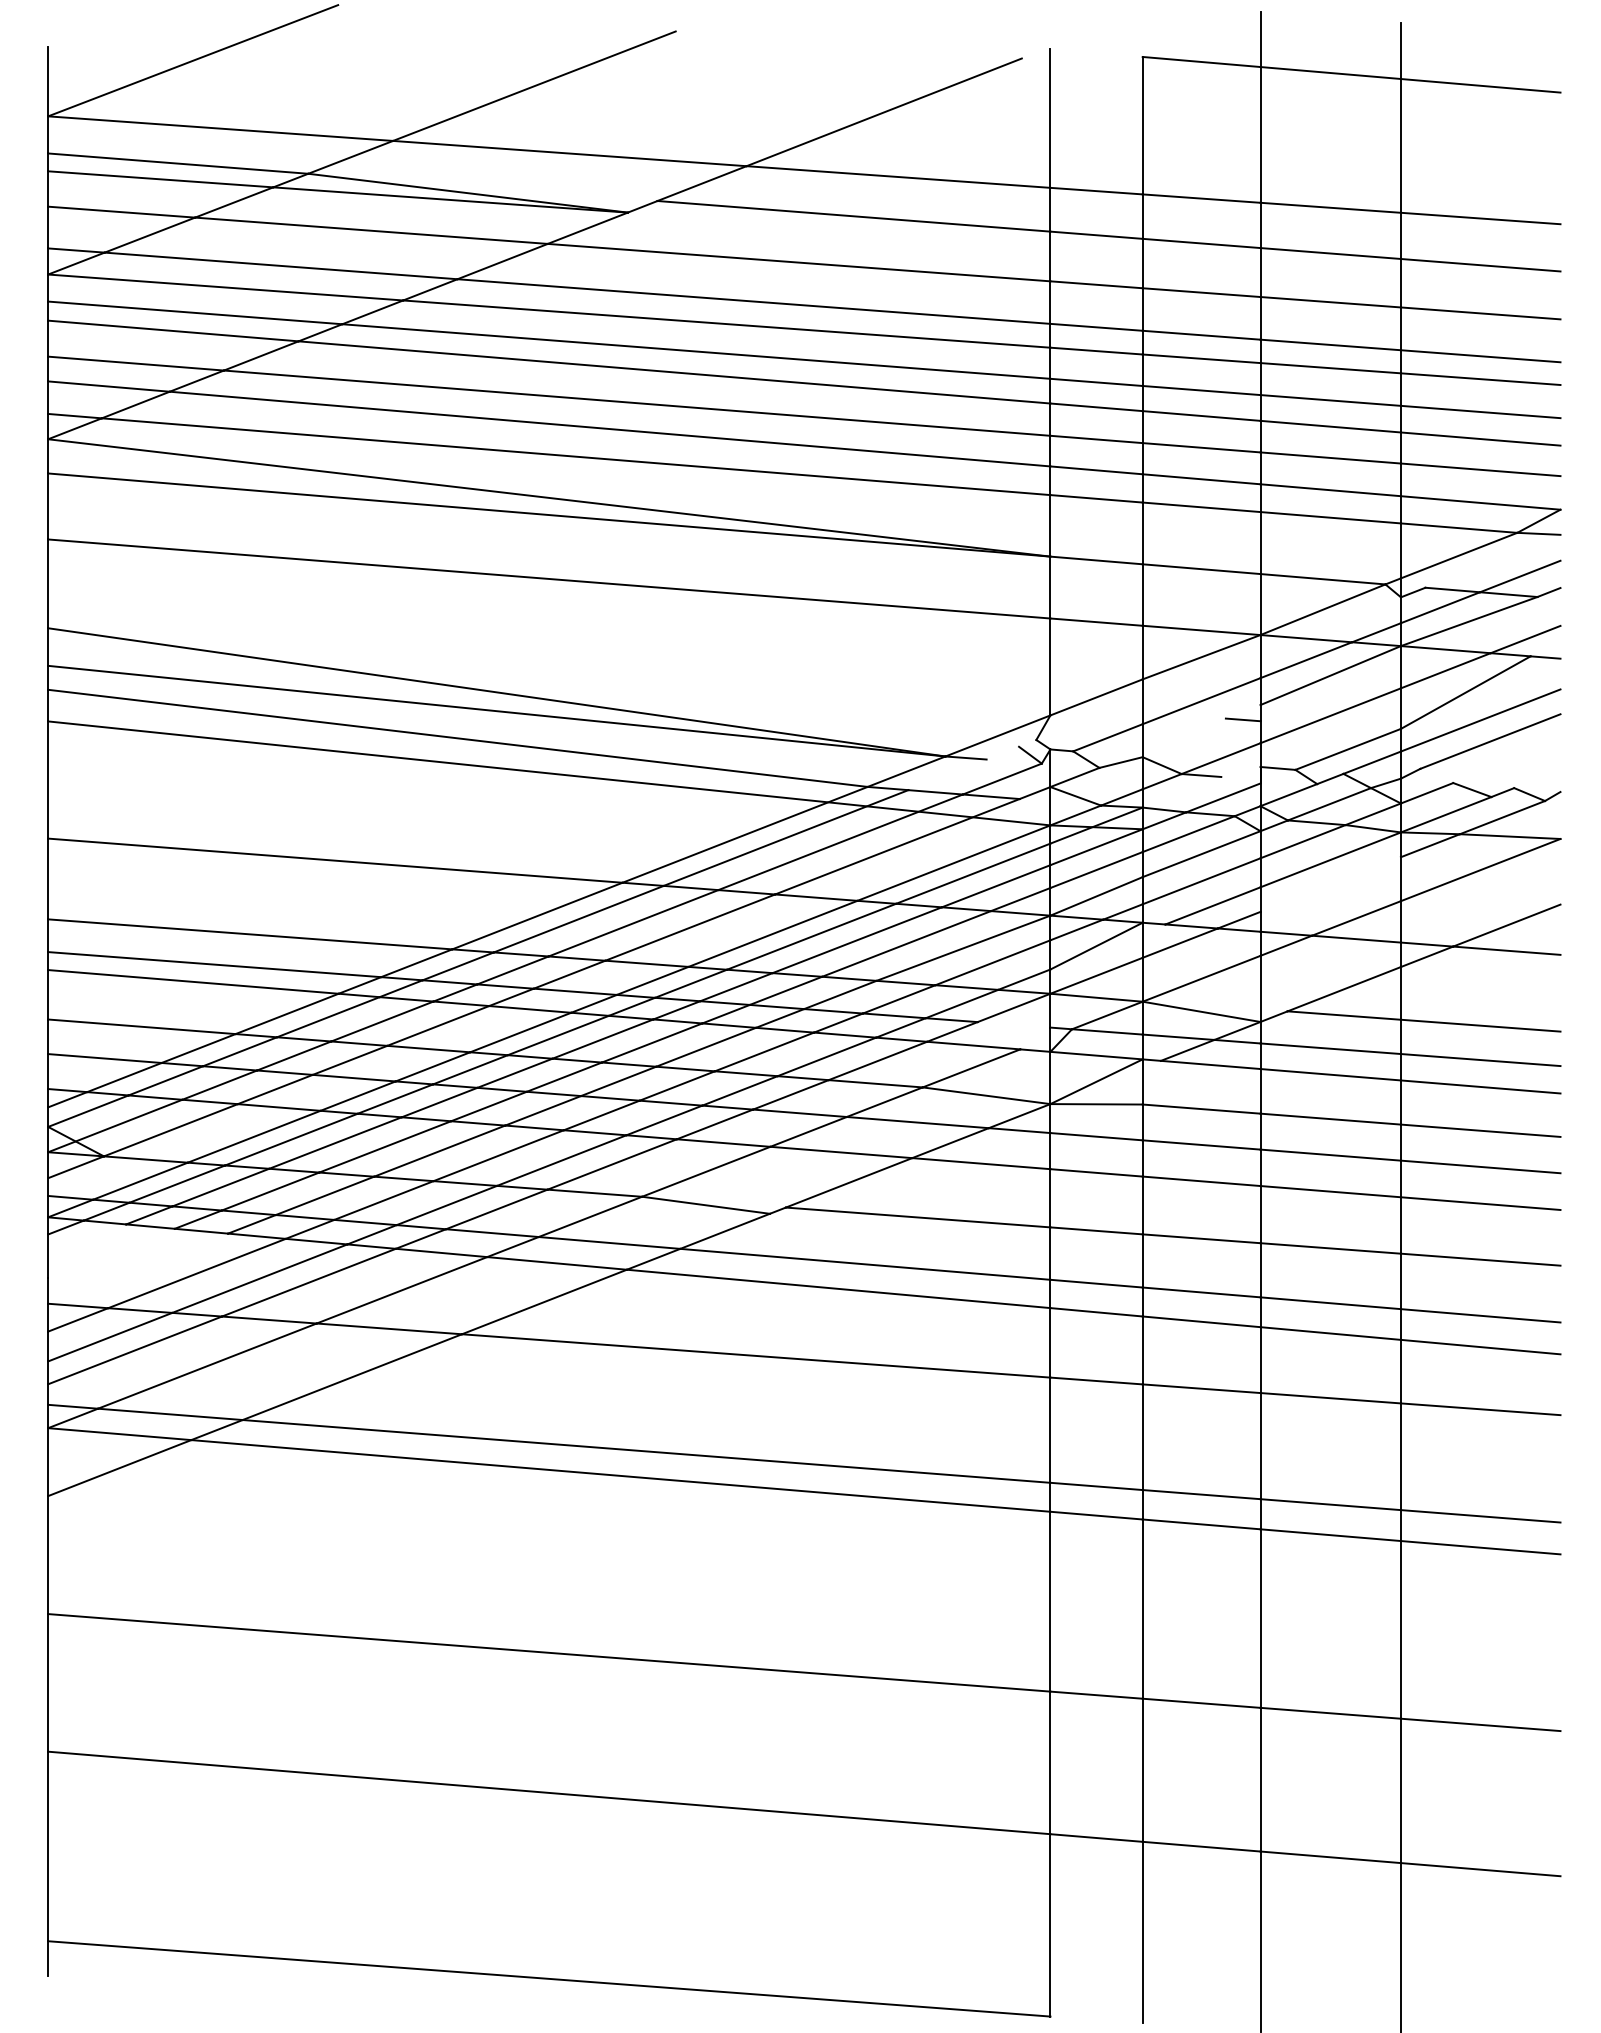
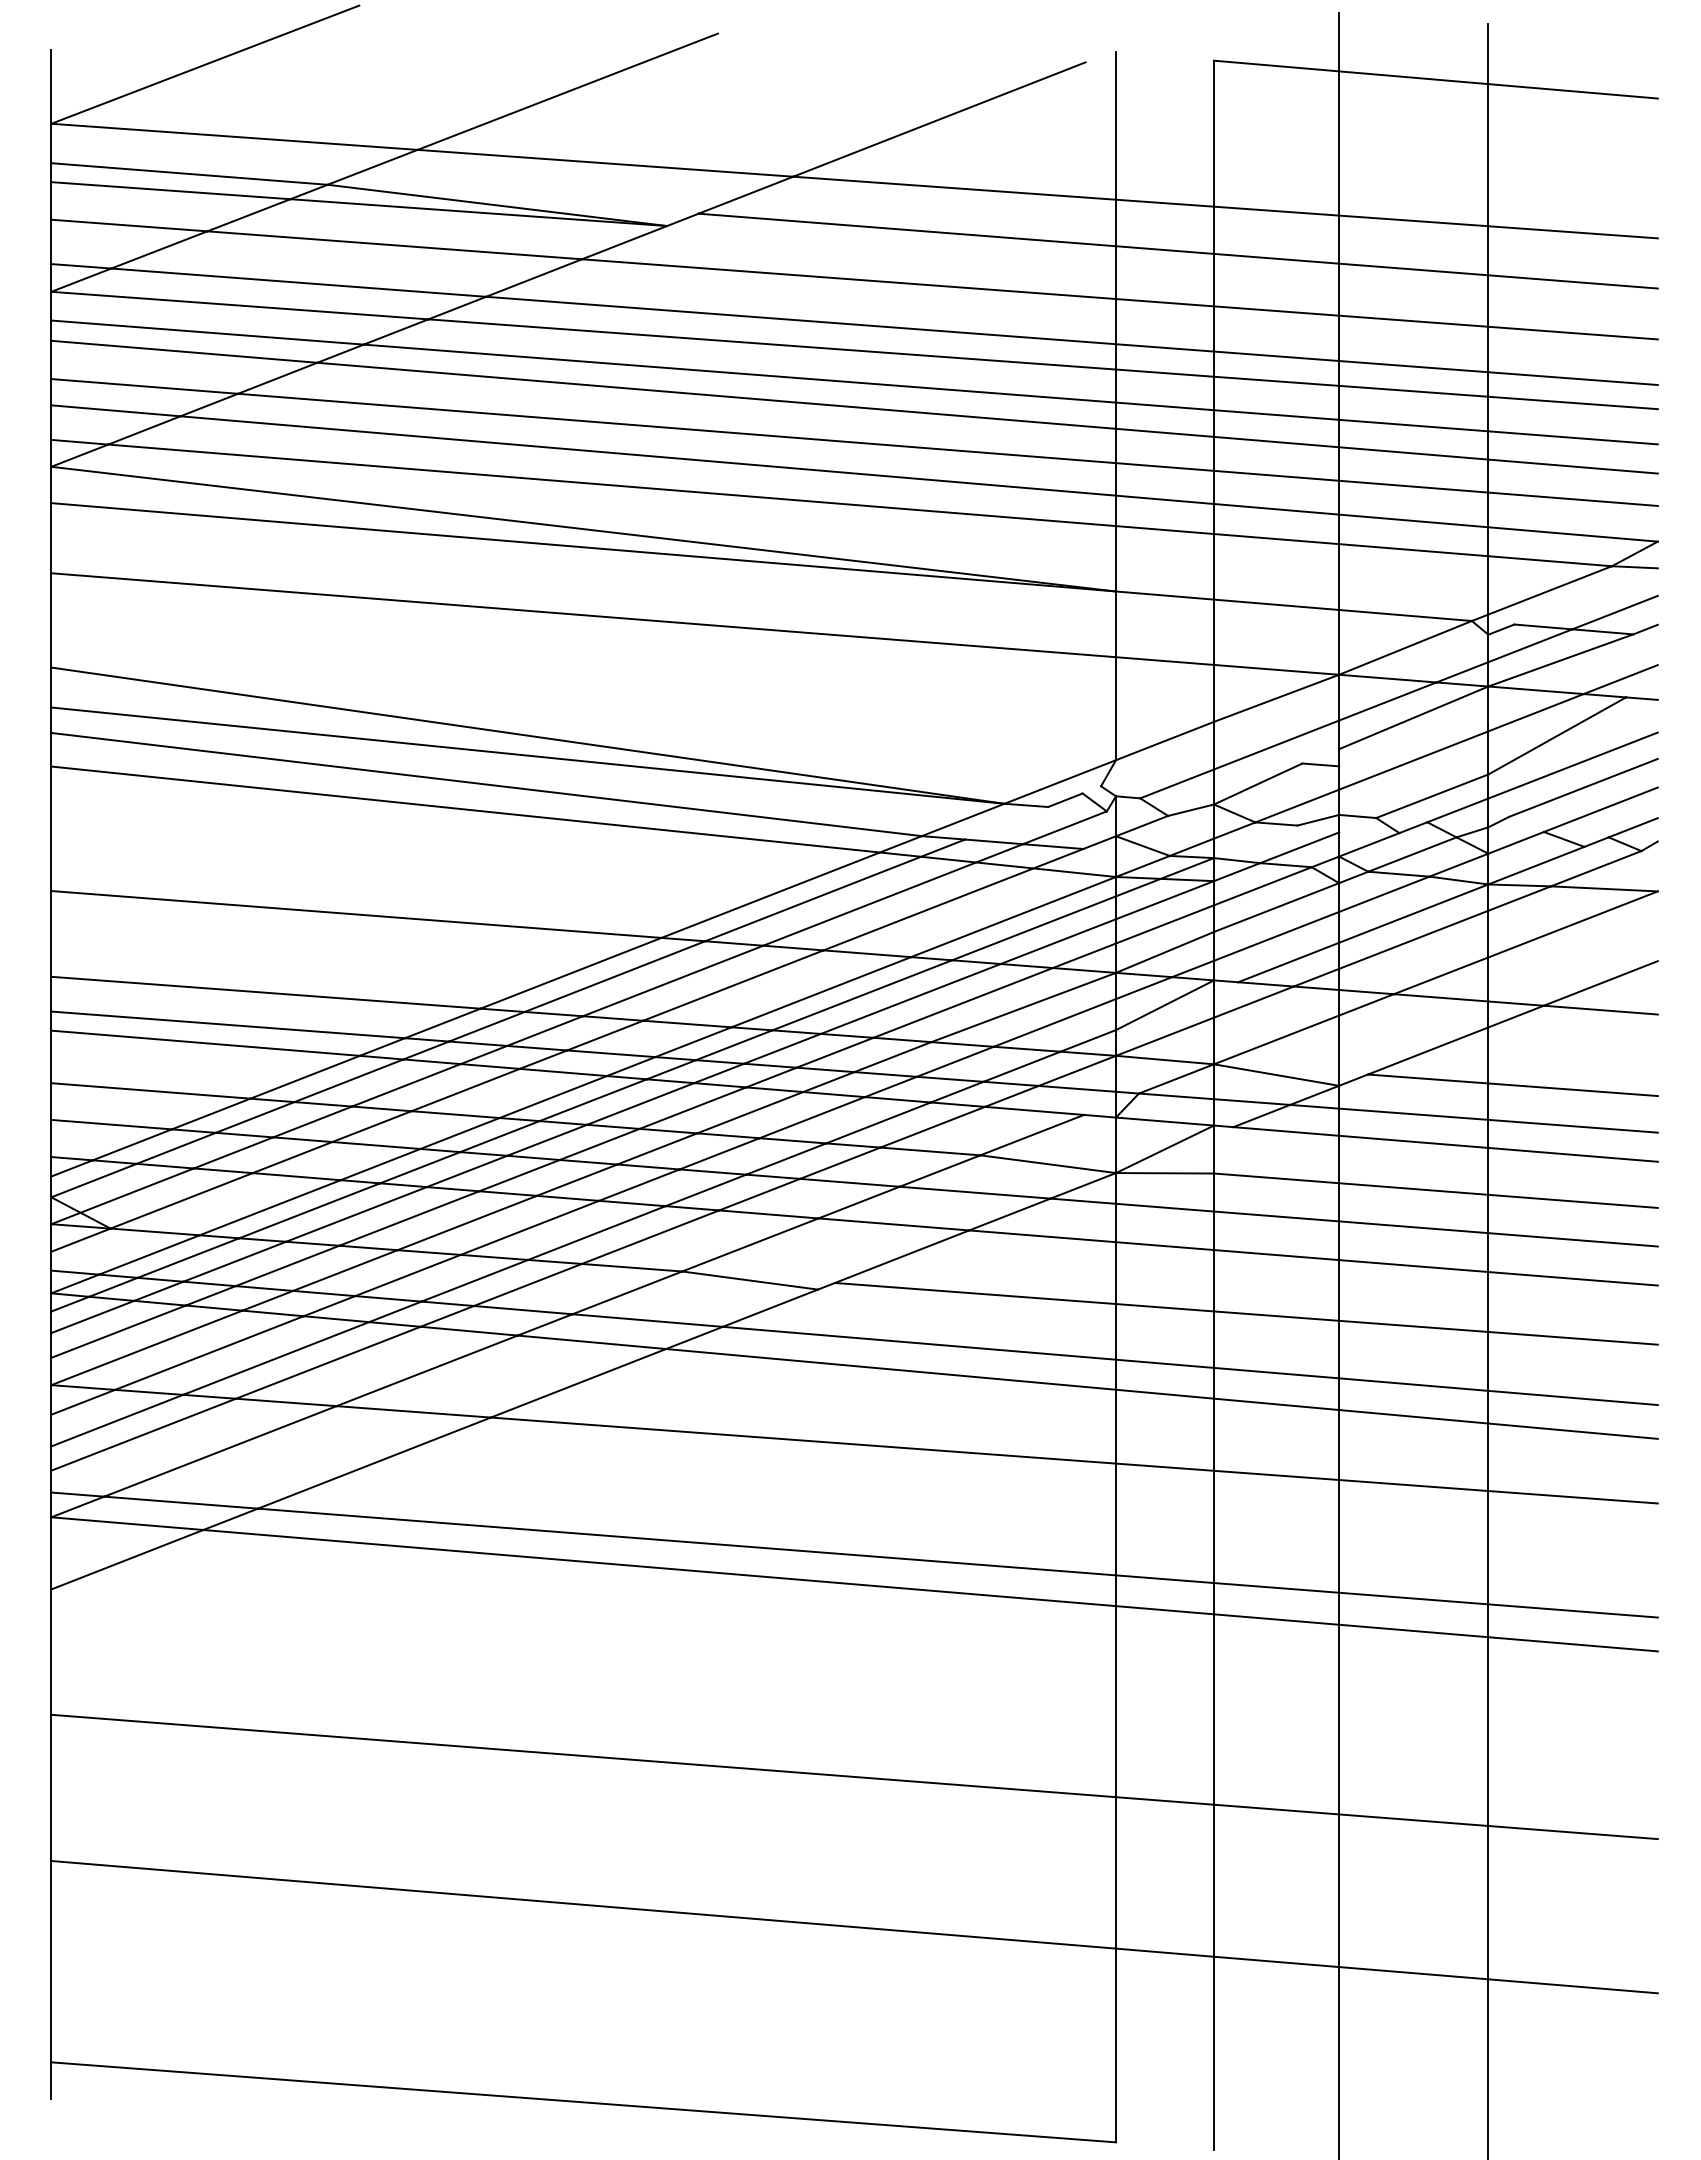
line: (1183, 737) -> (1257, 783), added
line: (1002, 752) -> (1065, 799), added
line: (1506, 762) -> (1600, 810), added
line: (1240, 771) -> (1317, 819), added
line: (1537, 779) -> (1633, 828), added
line: (1330, 884) -> (1413, 939), added
line: (1013, 1024) -> (1076, 1088), added
line: (87, 1239) -> (93, 1316), added
line: (111, 1253) -> (118, 1331), added
line: (138, 1268) -> (147, 1347), added

